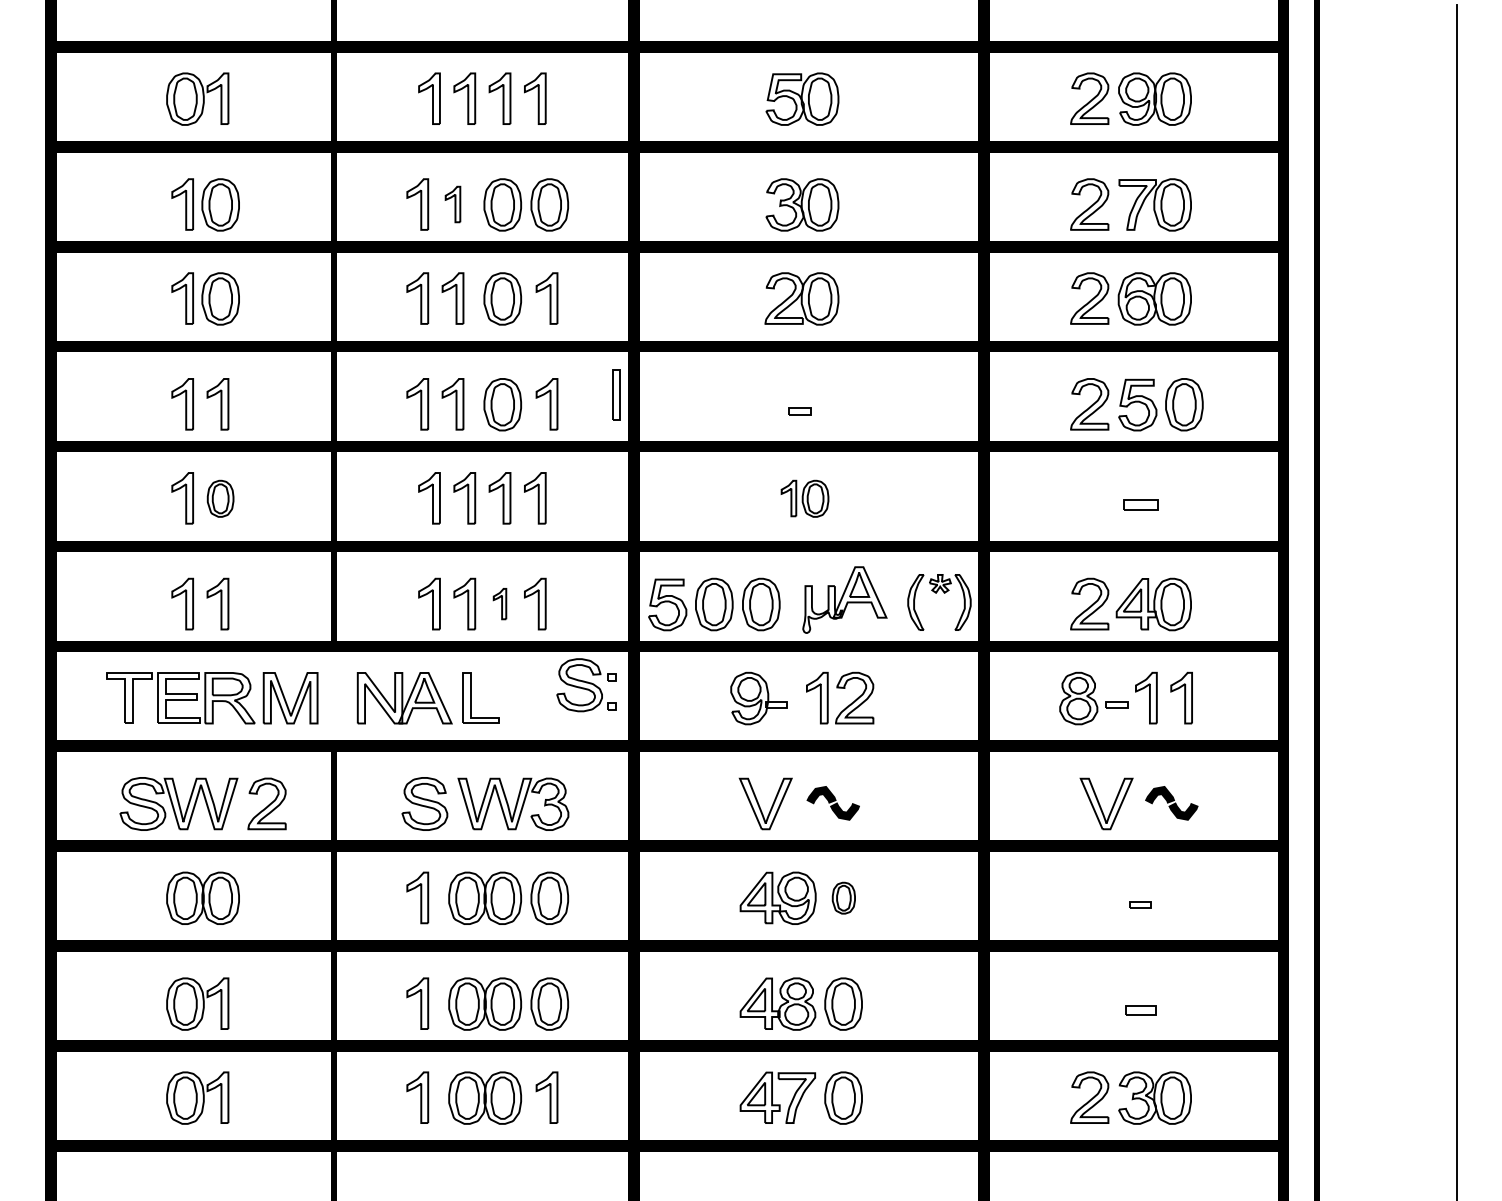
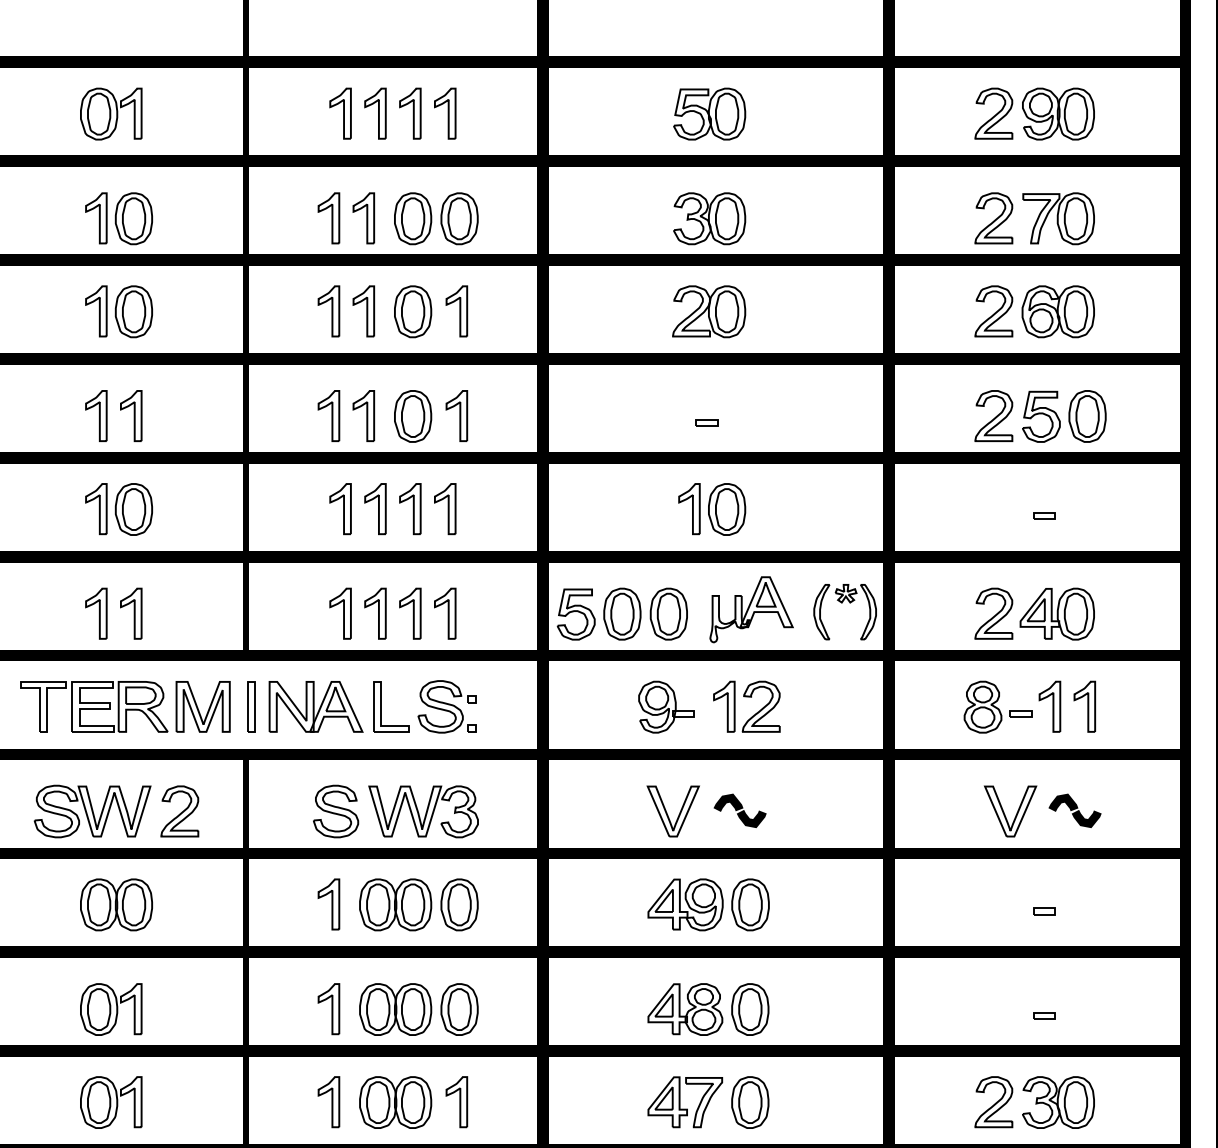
part: (452, 204) -> (363, 218), size x1.43
part: (616, 394) -> (251, 706), moved
part: (220, 498) -> (133, 509), size x1.43
part: (804, 498) -> (711, 509), size x1.43
part: (1140, 505) -> (1044, 516), size x0.62
part: (499, 603) -> (409, 613), size x1.67
part: (586, 685) -> (447, 707), moved
part: (843, 897) -> (750, 904), size x1.67
part: (1140, 1010) -> (1044, 1015), size x0.71

